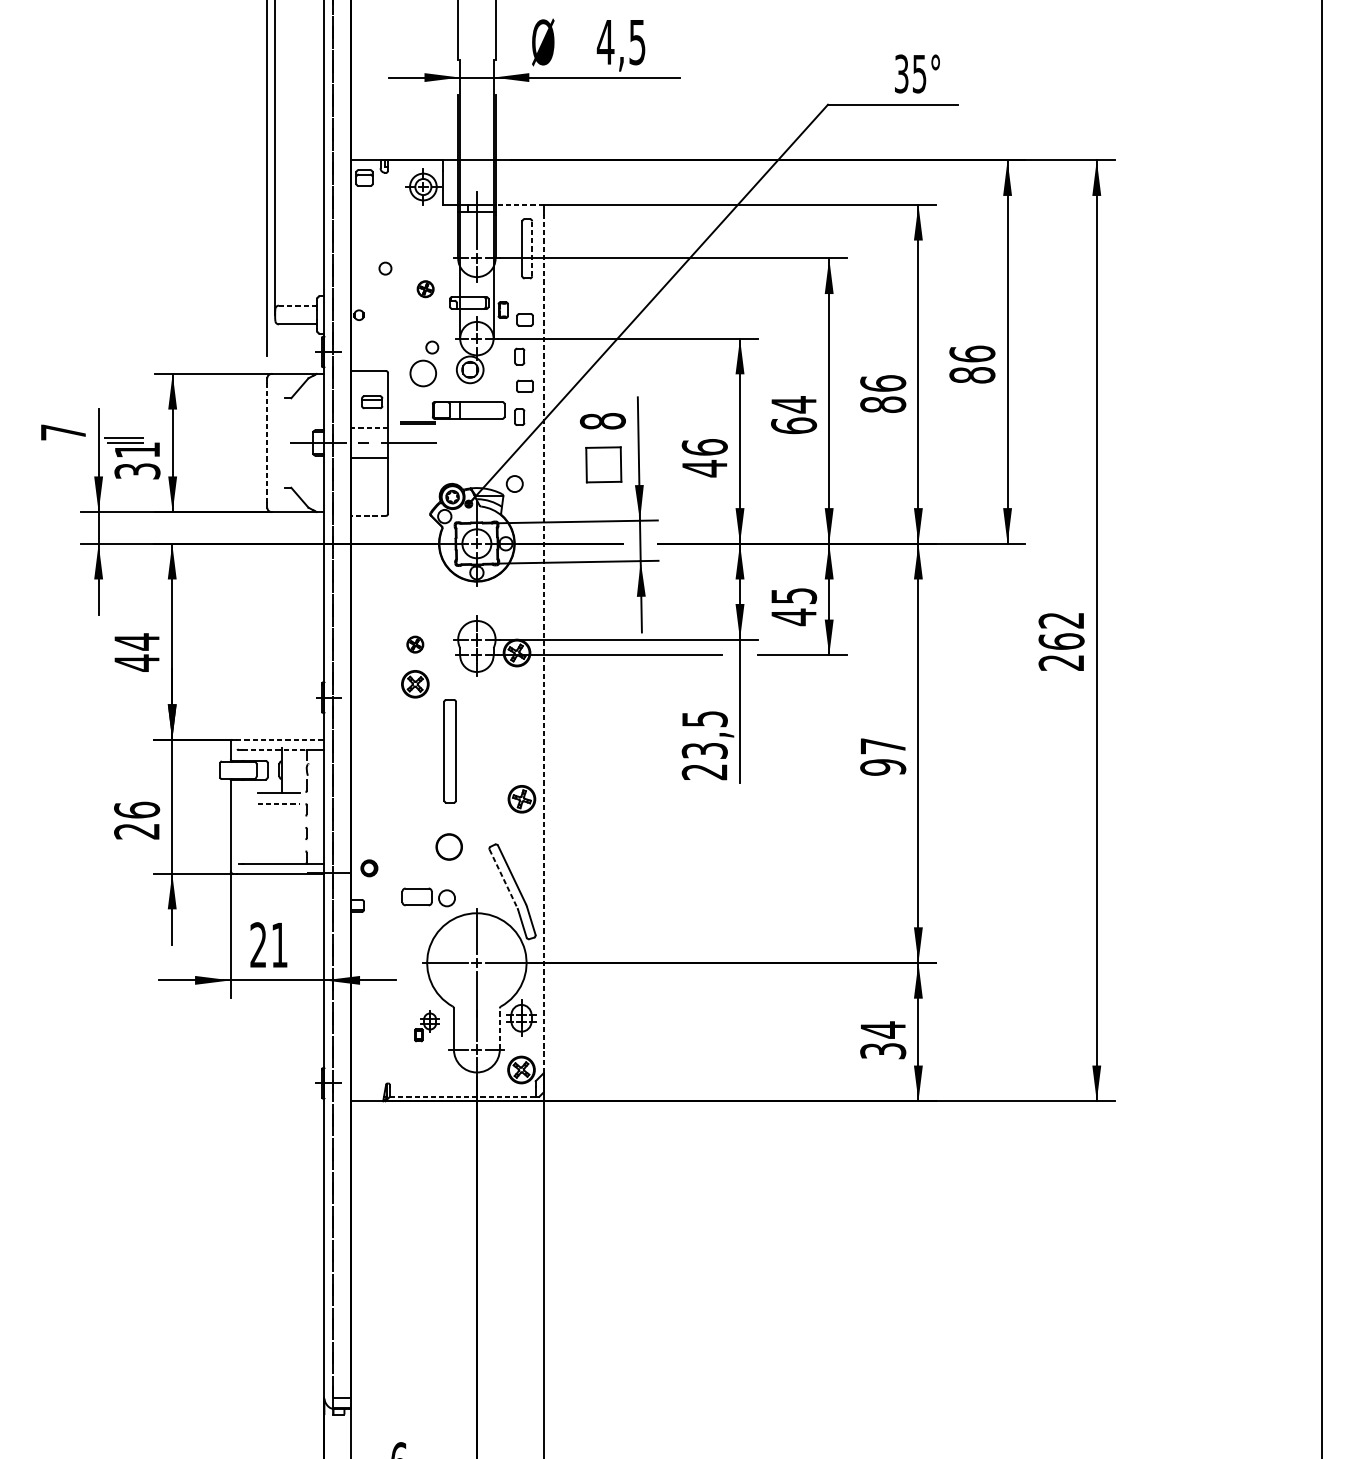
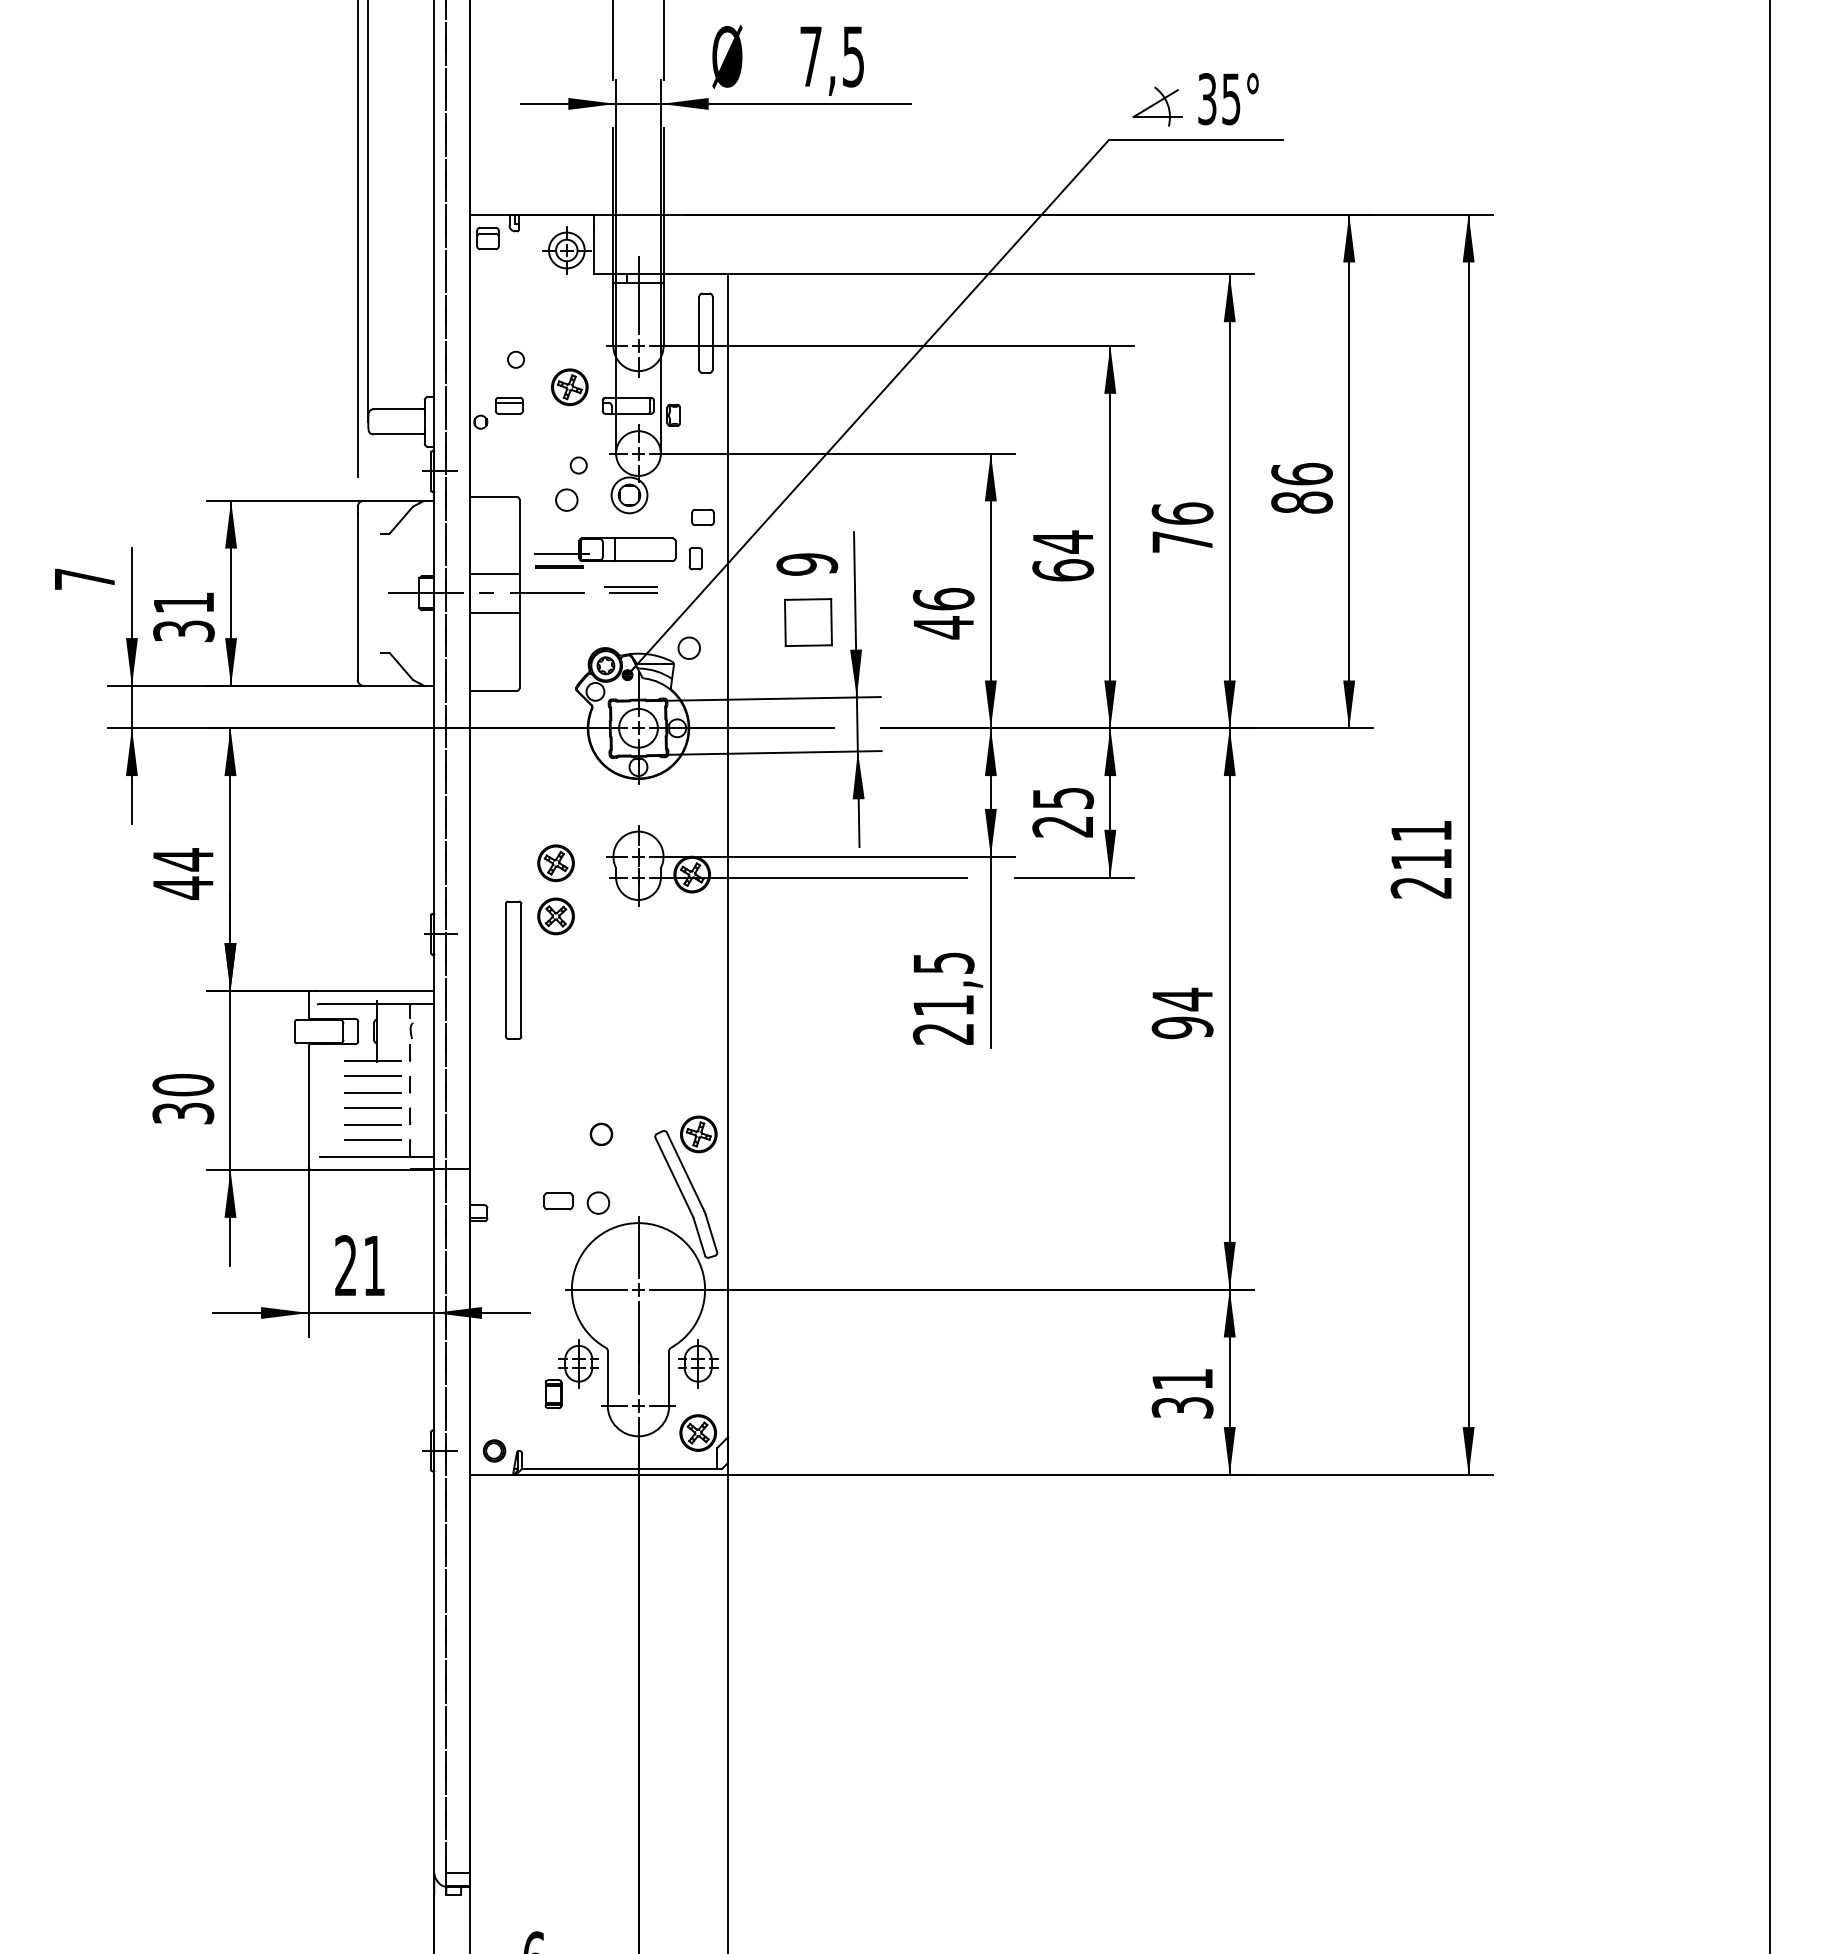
text: (605, 42) -> (810, 56), 4,5 -> 7,5
part: (864, 79) -> (1157, 106), added
line: (519, 204) -> (695, 274), dashed -> solid
line: (532, 248) -> (712, 333), dashed -> solid
part: (425, 289) -> (569, 387), size x1.67
line: (297, 305) -> (398, 409), dashed -> solid
part: (524, 319) -> (702, 428), removed
part: (519, 356) -> (695, 477), removed
circle: (423, 372) -> (566, 499), size x0.62
part: (371, 402) -> (508, 405), moved
text: (883, 405) -> (1182, 542), 86 -> 76
line: (419, 413) -> (561, 553), added
text: (603, 421) -> (807, 564), 8 -> 9
line: (369, 428) -> (494, 573), dashed -> solid
part: (123, 440) -> (630, 589), moved
line: (267, 442) -> (357, 592), dashed -> solid
line: (367, 515) -> (492, 690), dashed -> solid
text: (793, 617) -> (1062, 826), 45 -> 25
text: (1061, 631) -> (1421, 845), 262 -> 211
part: (414, 644) -> (555, 863), size x1.67
line: (544, 644) -> (728, 862), dashed -> solid
line: (280, 739) -> (375, 990), dashed -> solid
text: (883, 746) -> (1182, 999), 97 -> 94
line: (274, 750) -> (367, 1004), dashed -> solid
part: (450, 750) -> (513, 969), moved
text: (704, 750) -> (943, 1005), 23,5 -> 21,5
part: (521, 799) -> (698, 1134), moved
line: (279, 803) -> (373, 1076), dashed -> solid
line: (278, 816) -> (372, 1093), added
text: (137, 820) -> (183, 1098), 26 -> 30
line: (278, 826) -> (372, 1107), added
line: (278, 839) -> (372, 1124), added
part: (449, 847) -> (601, 1134), size x0.62
line: (278, 850) -> (372, 1139), added
part: (369, 868) -> (494, 1450), moved
line: (503, 879) -> (674, 1177), dashed -> solid
part: (417, 897) -> (558, 1201), size x0.71
part: (426, 1026) -> (571, 1374), size x1.67
line: (500, 1029) -> (669, 1378), dashed -> solid
text: (883, 1030) -> (1182, 1379), 34 -> 31
line: (462, 1096) -> (619, 1468), dashed -> solid

